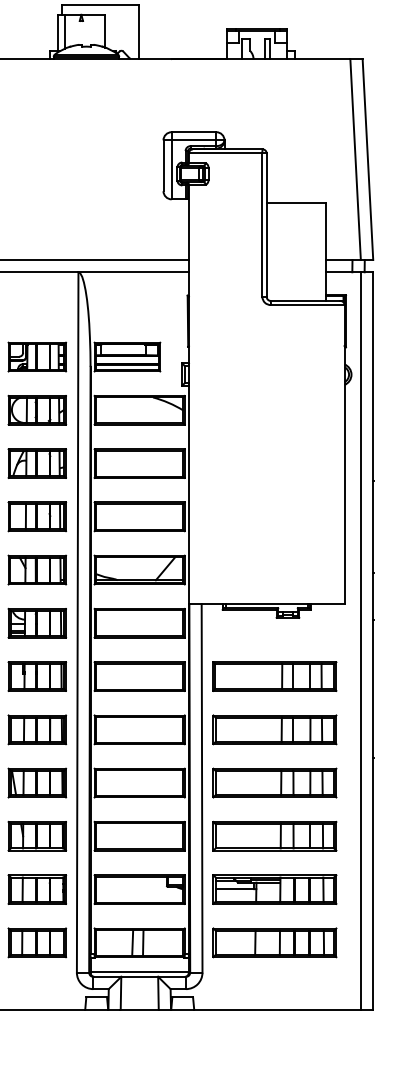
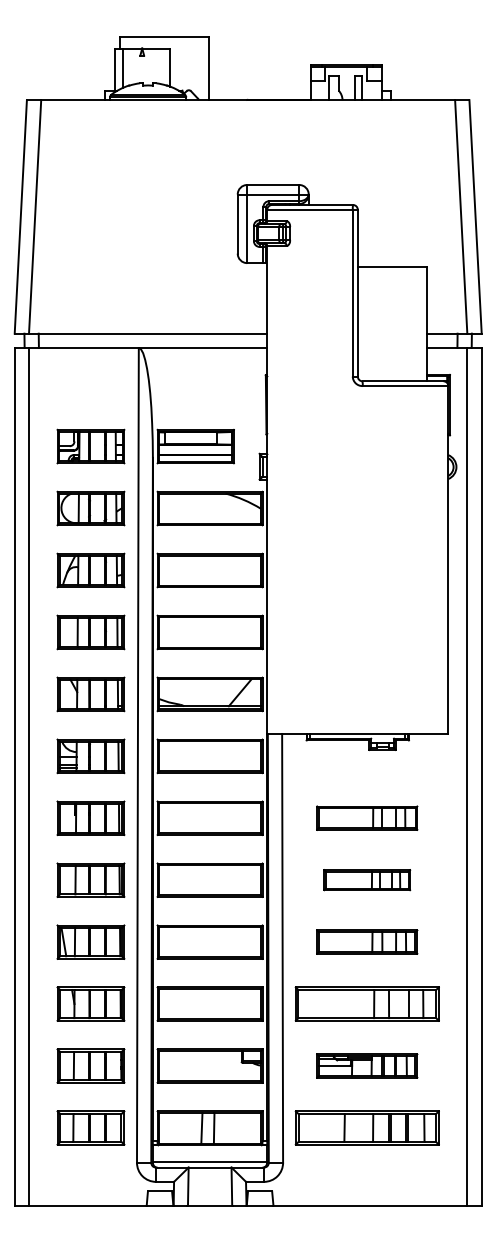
part: (274, 675) -> (366, 817), size x0.7
part: (274, 729) -> (366, 879), size x0.6
part: (274, 782) -> (366, 941), size x0.7
part: (274, 889) -> (366, 1065), size x0.7

